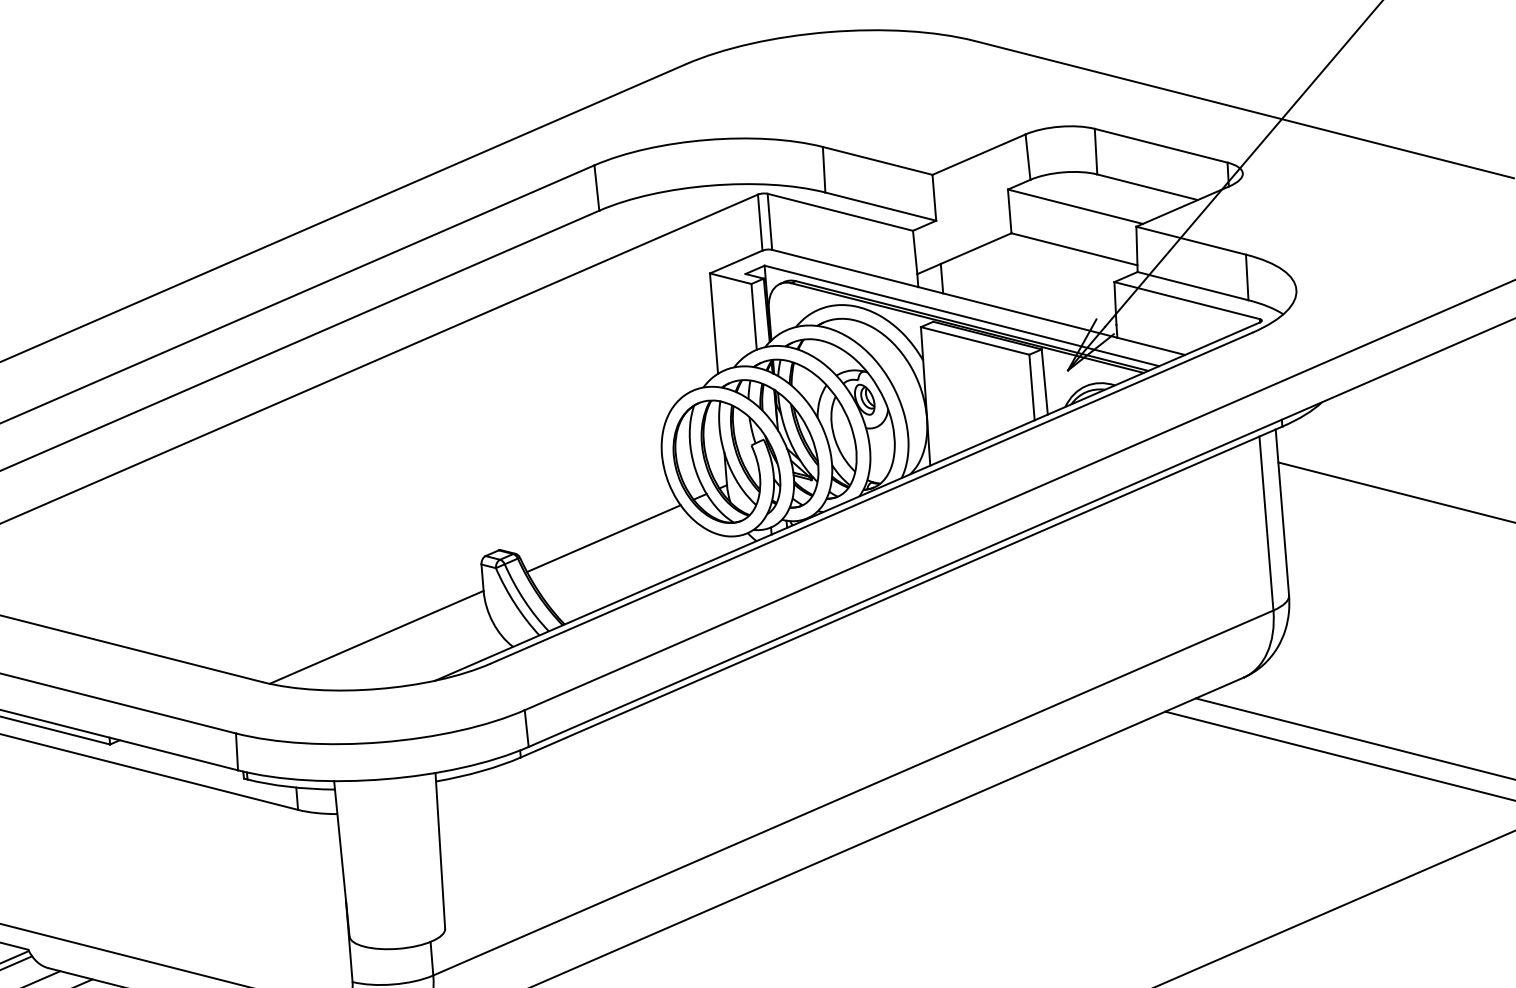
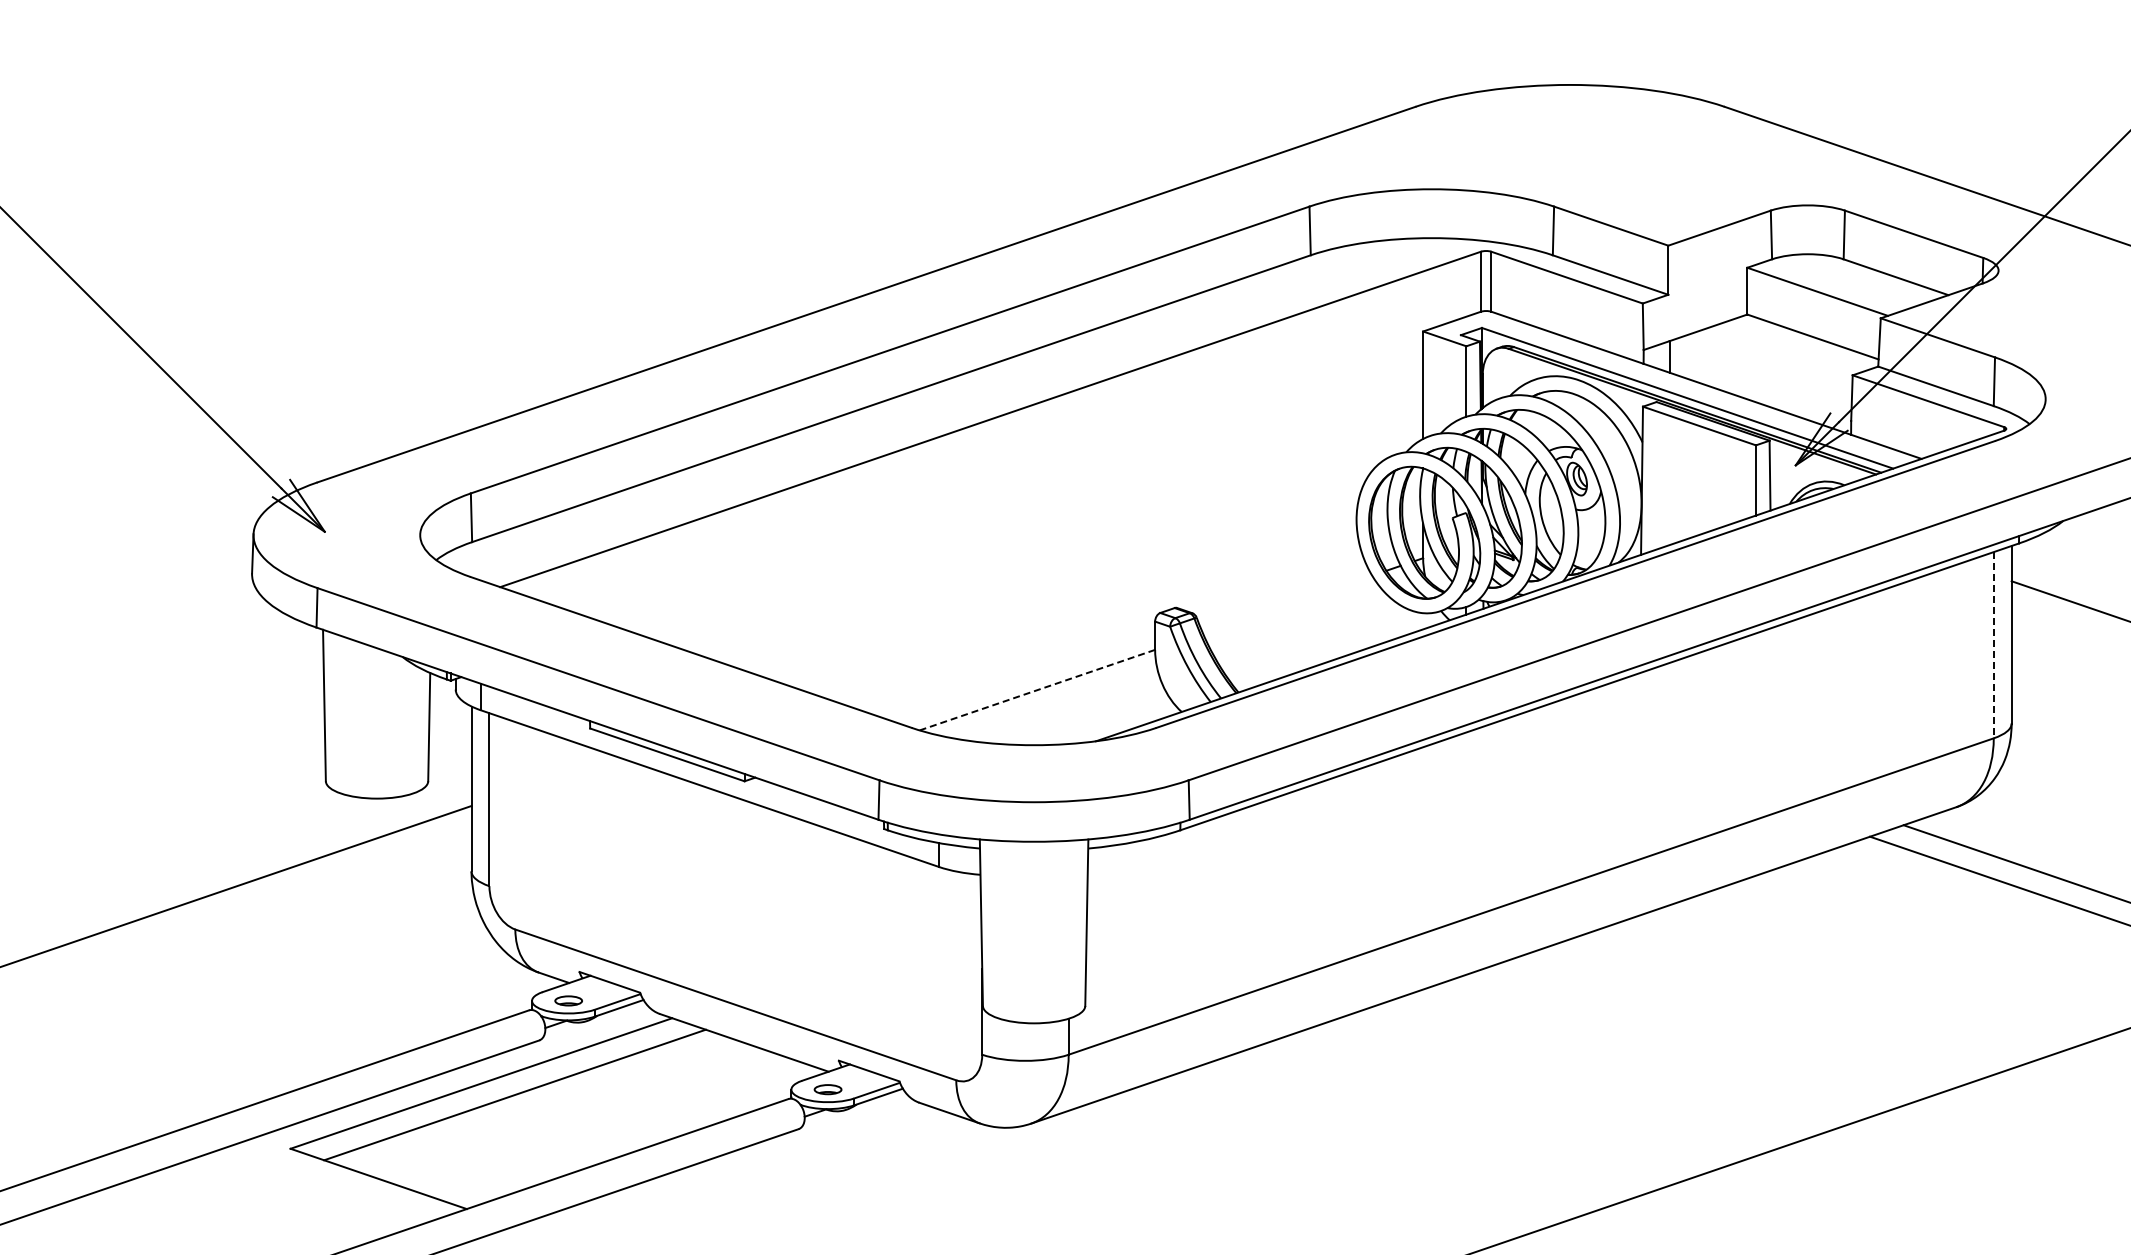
line: (1266, 523) -> (1993, 645), solid -> dashed
line: (603, 538) -> (1287, 604), removed
line: (375, 637) -> (1036, 690), solid -> dashed

